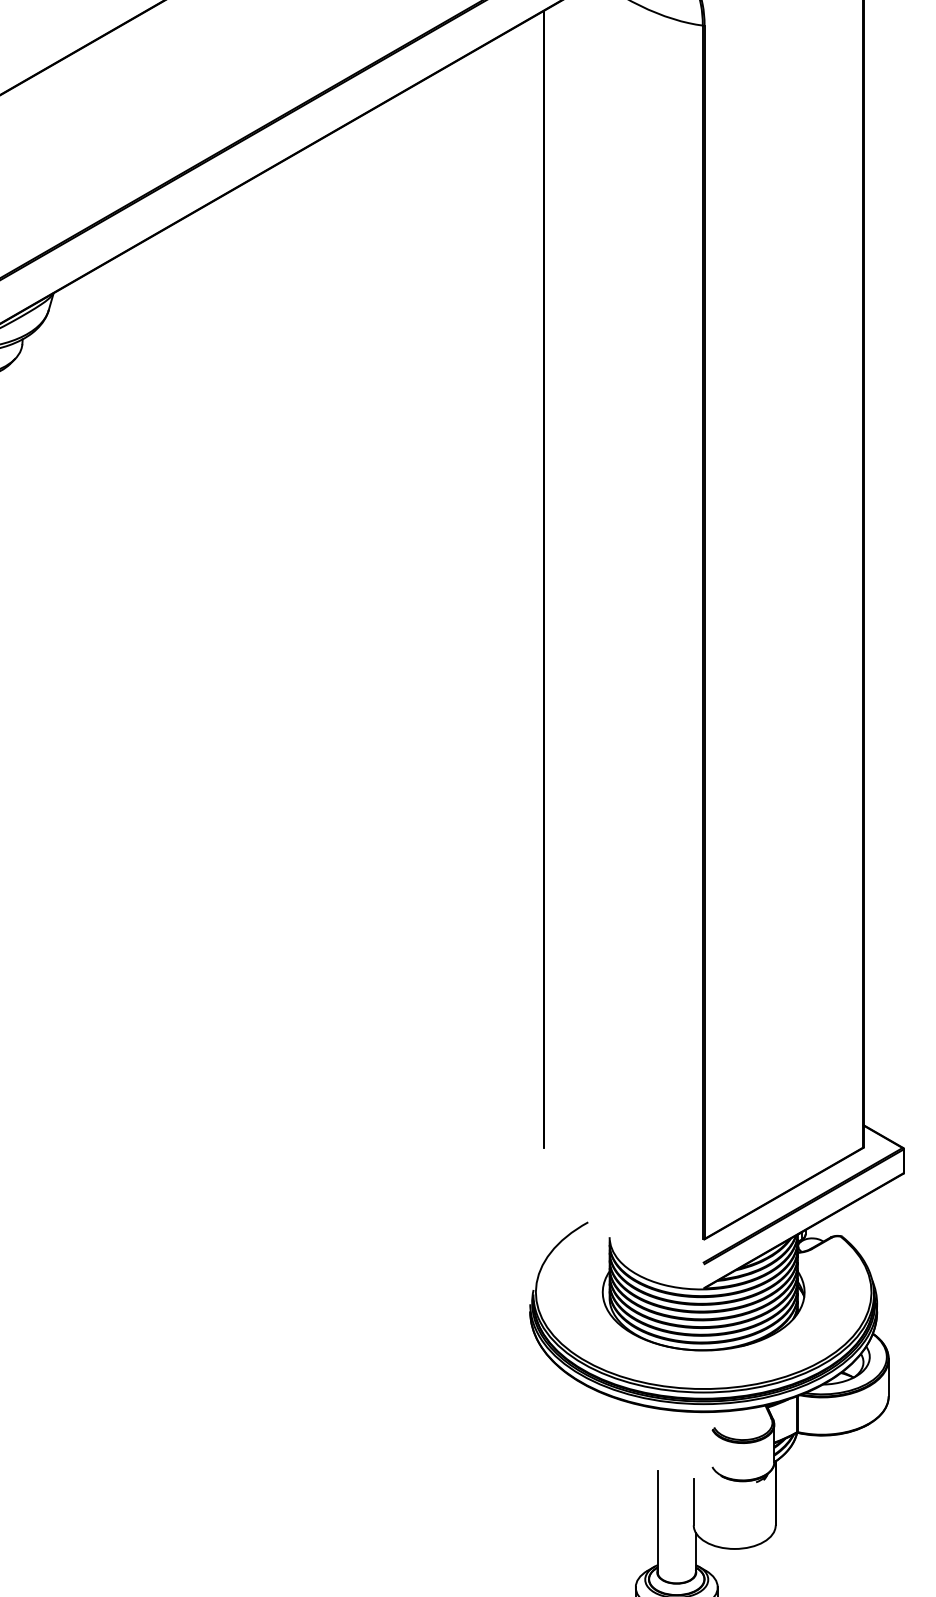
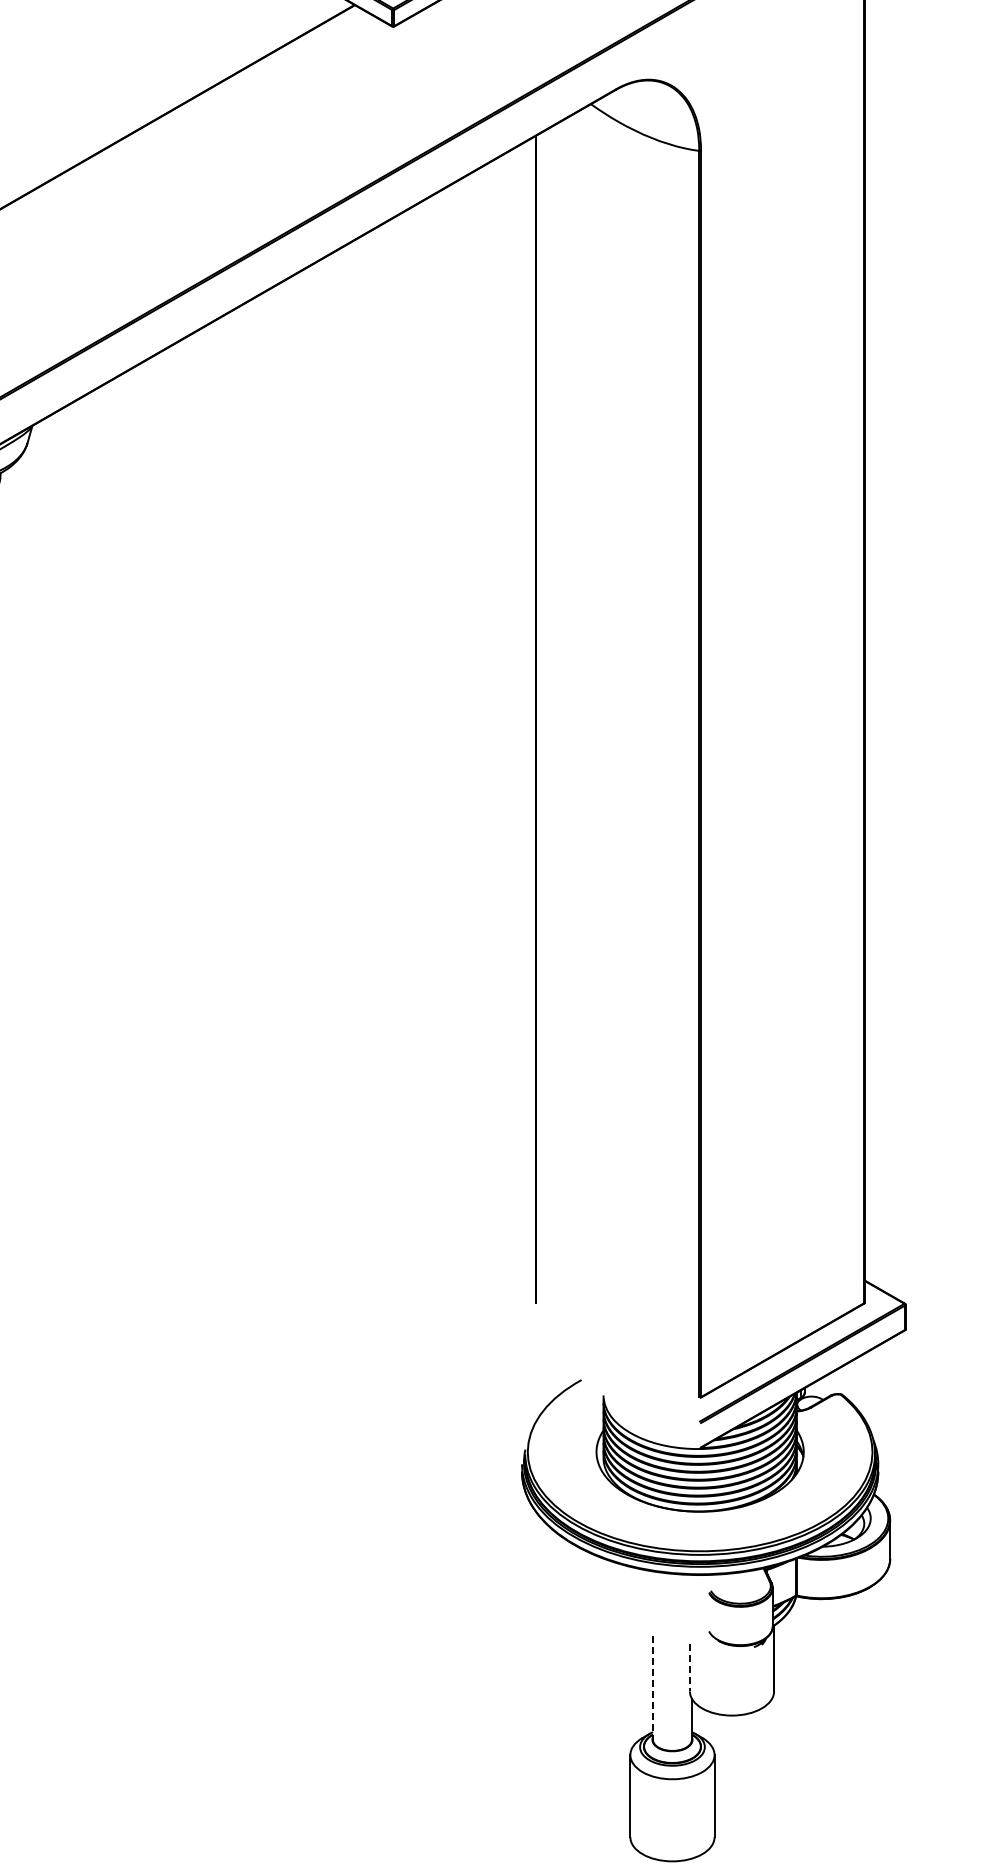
line: (693, 1502) -> (689, 1667), solid -> dashed
line: (658, 1521) -> (653, 1687), solid -> dashed

